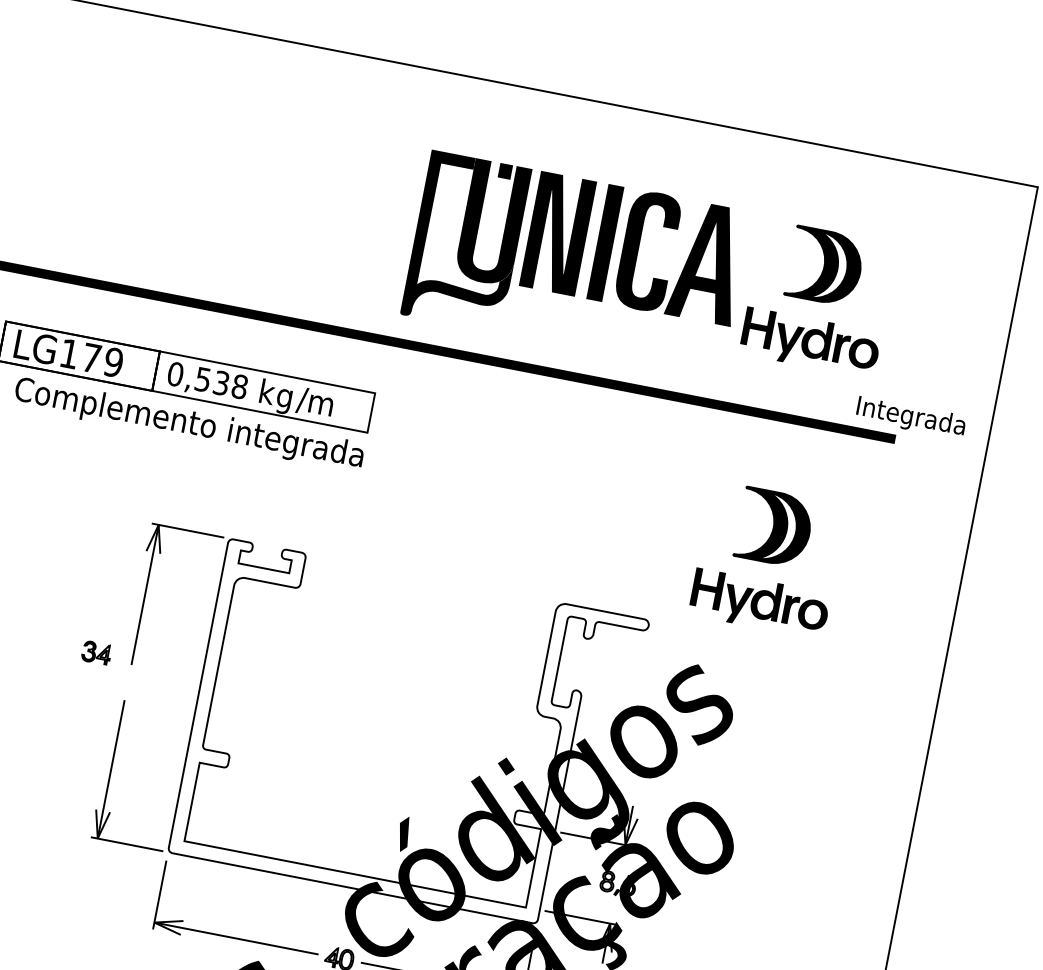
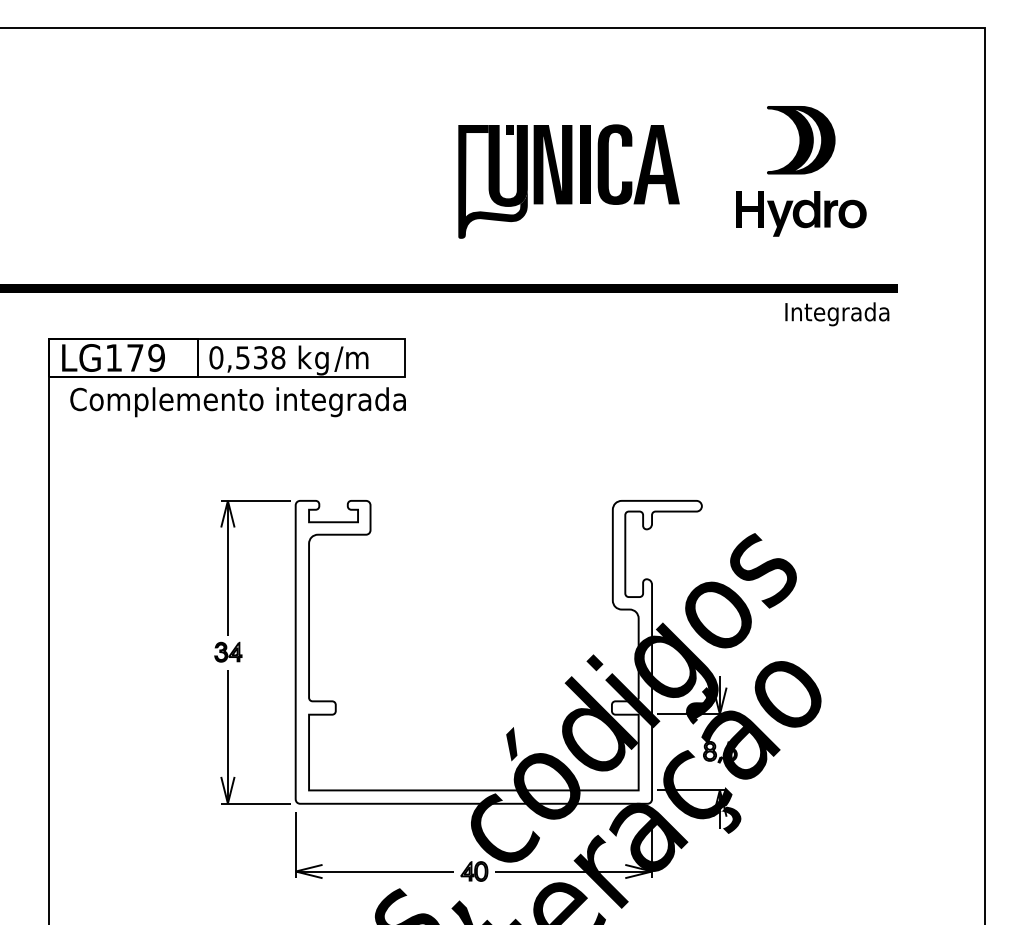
part: (575, 262) -> (568, 181), size x0.71
text: (911, 418) -> (837, 314), moved
part: (768, 560) -> (801, 423), removed
part: (96, 652) -> (228, 651), moved

